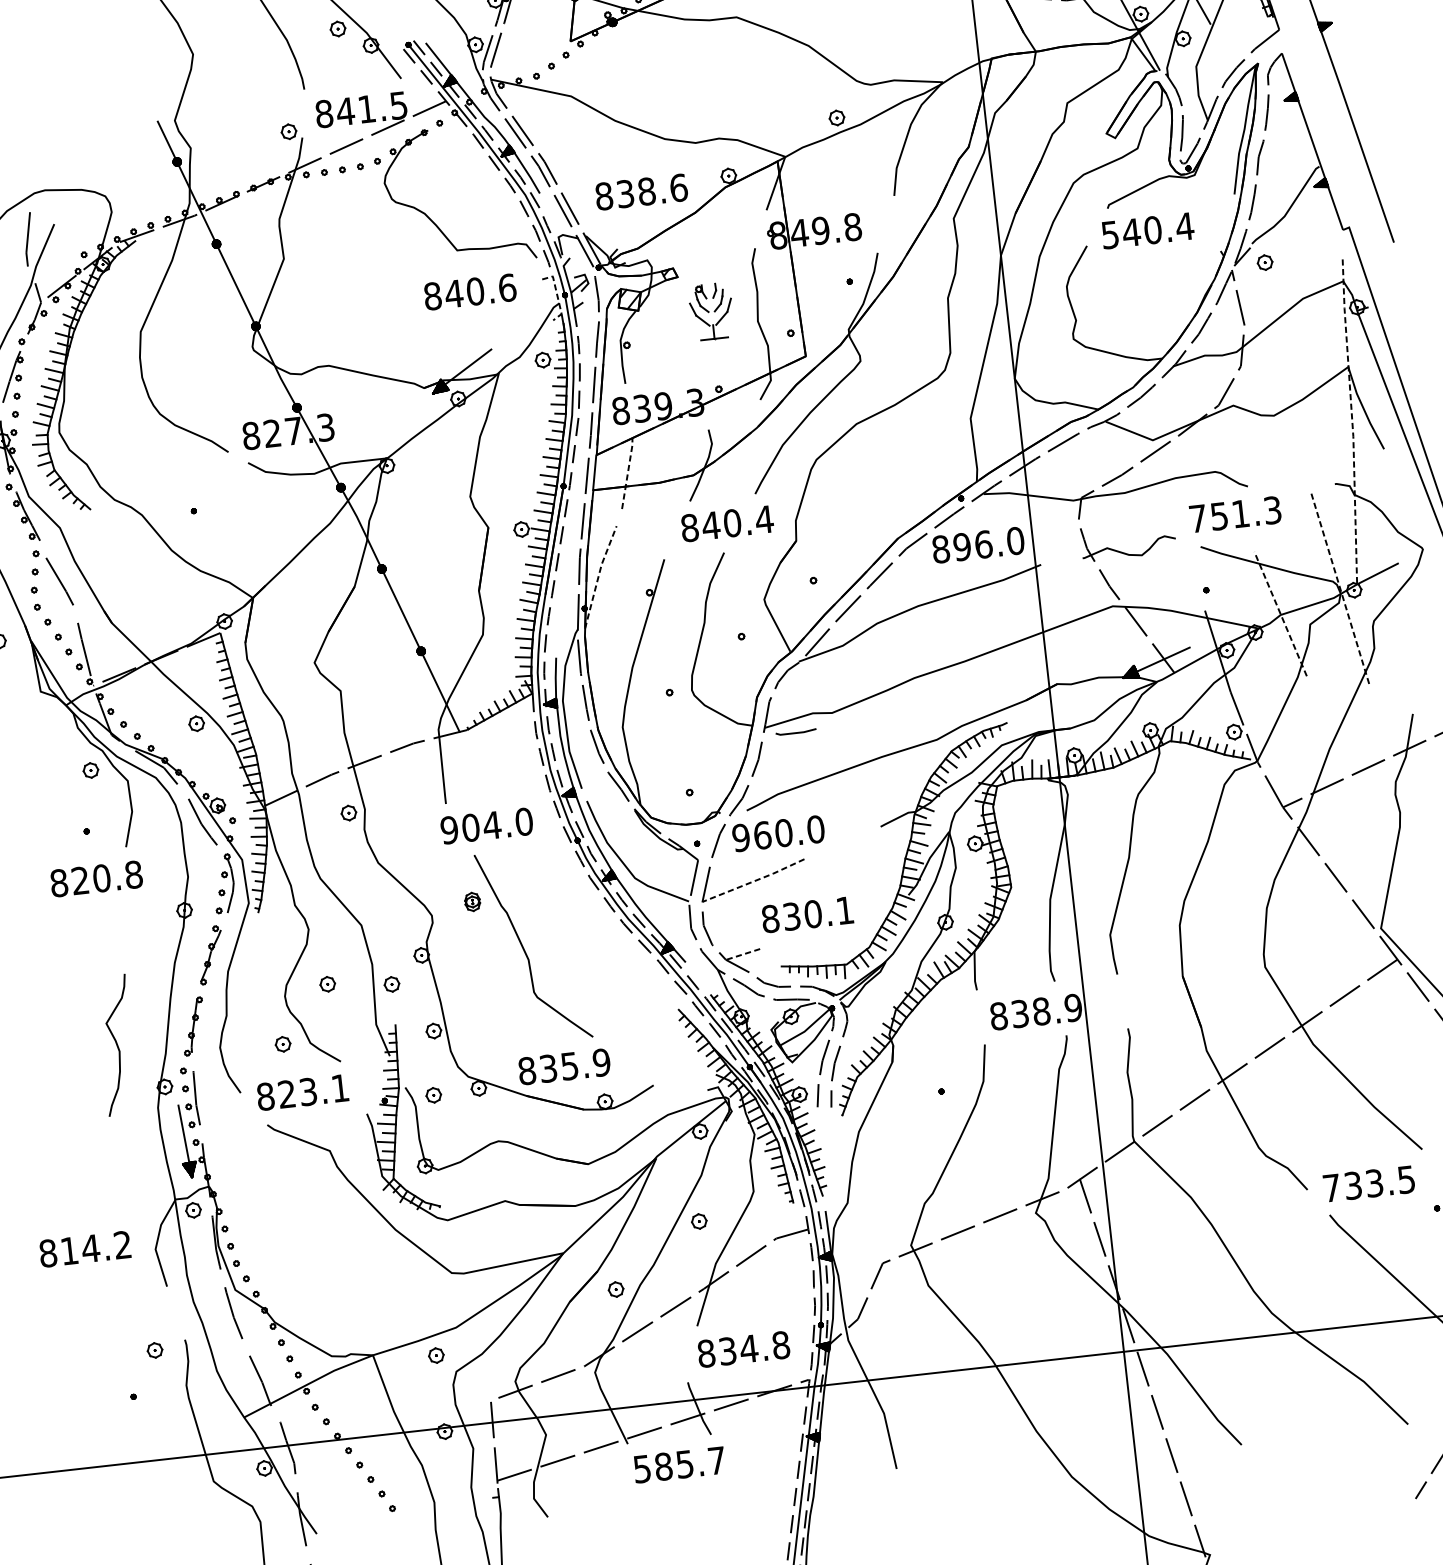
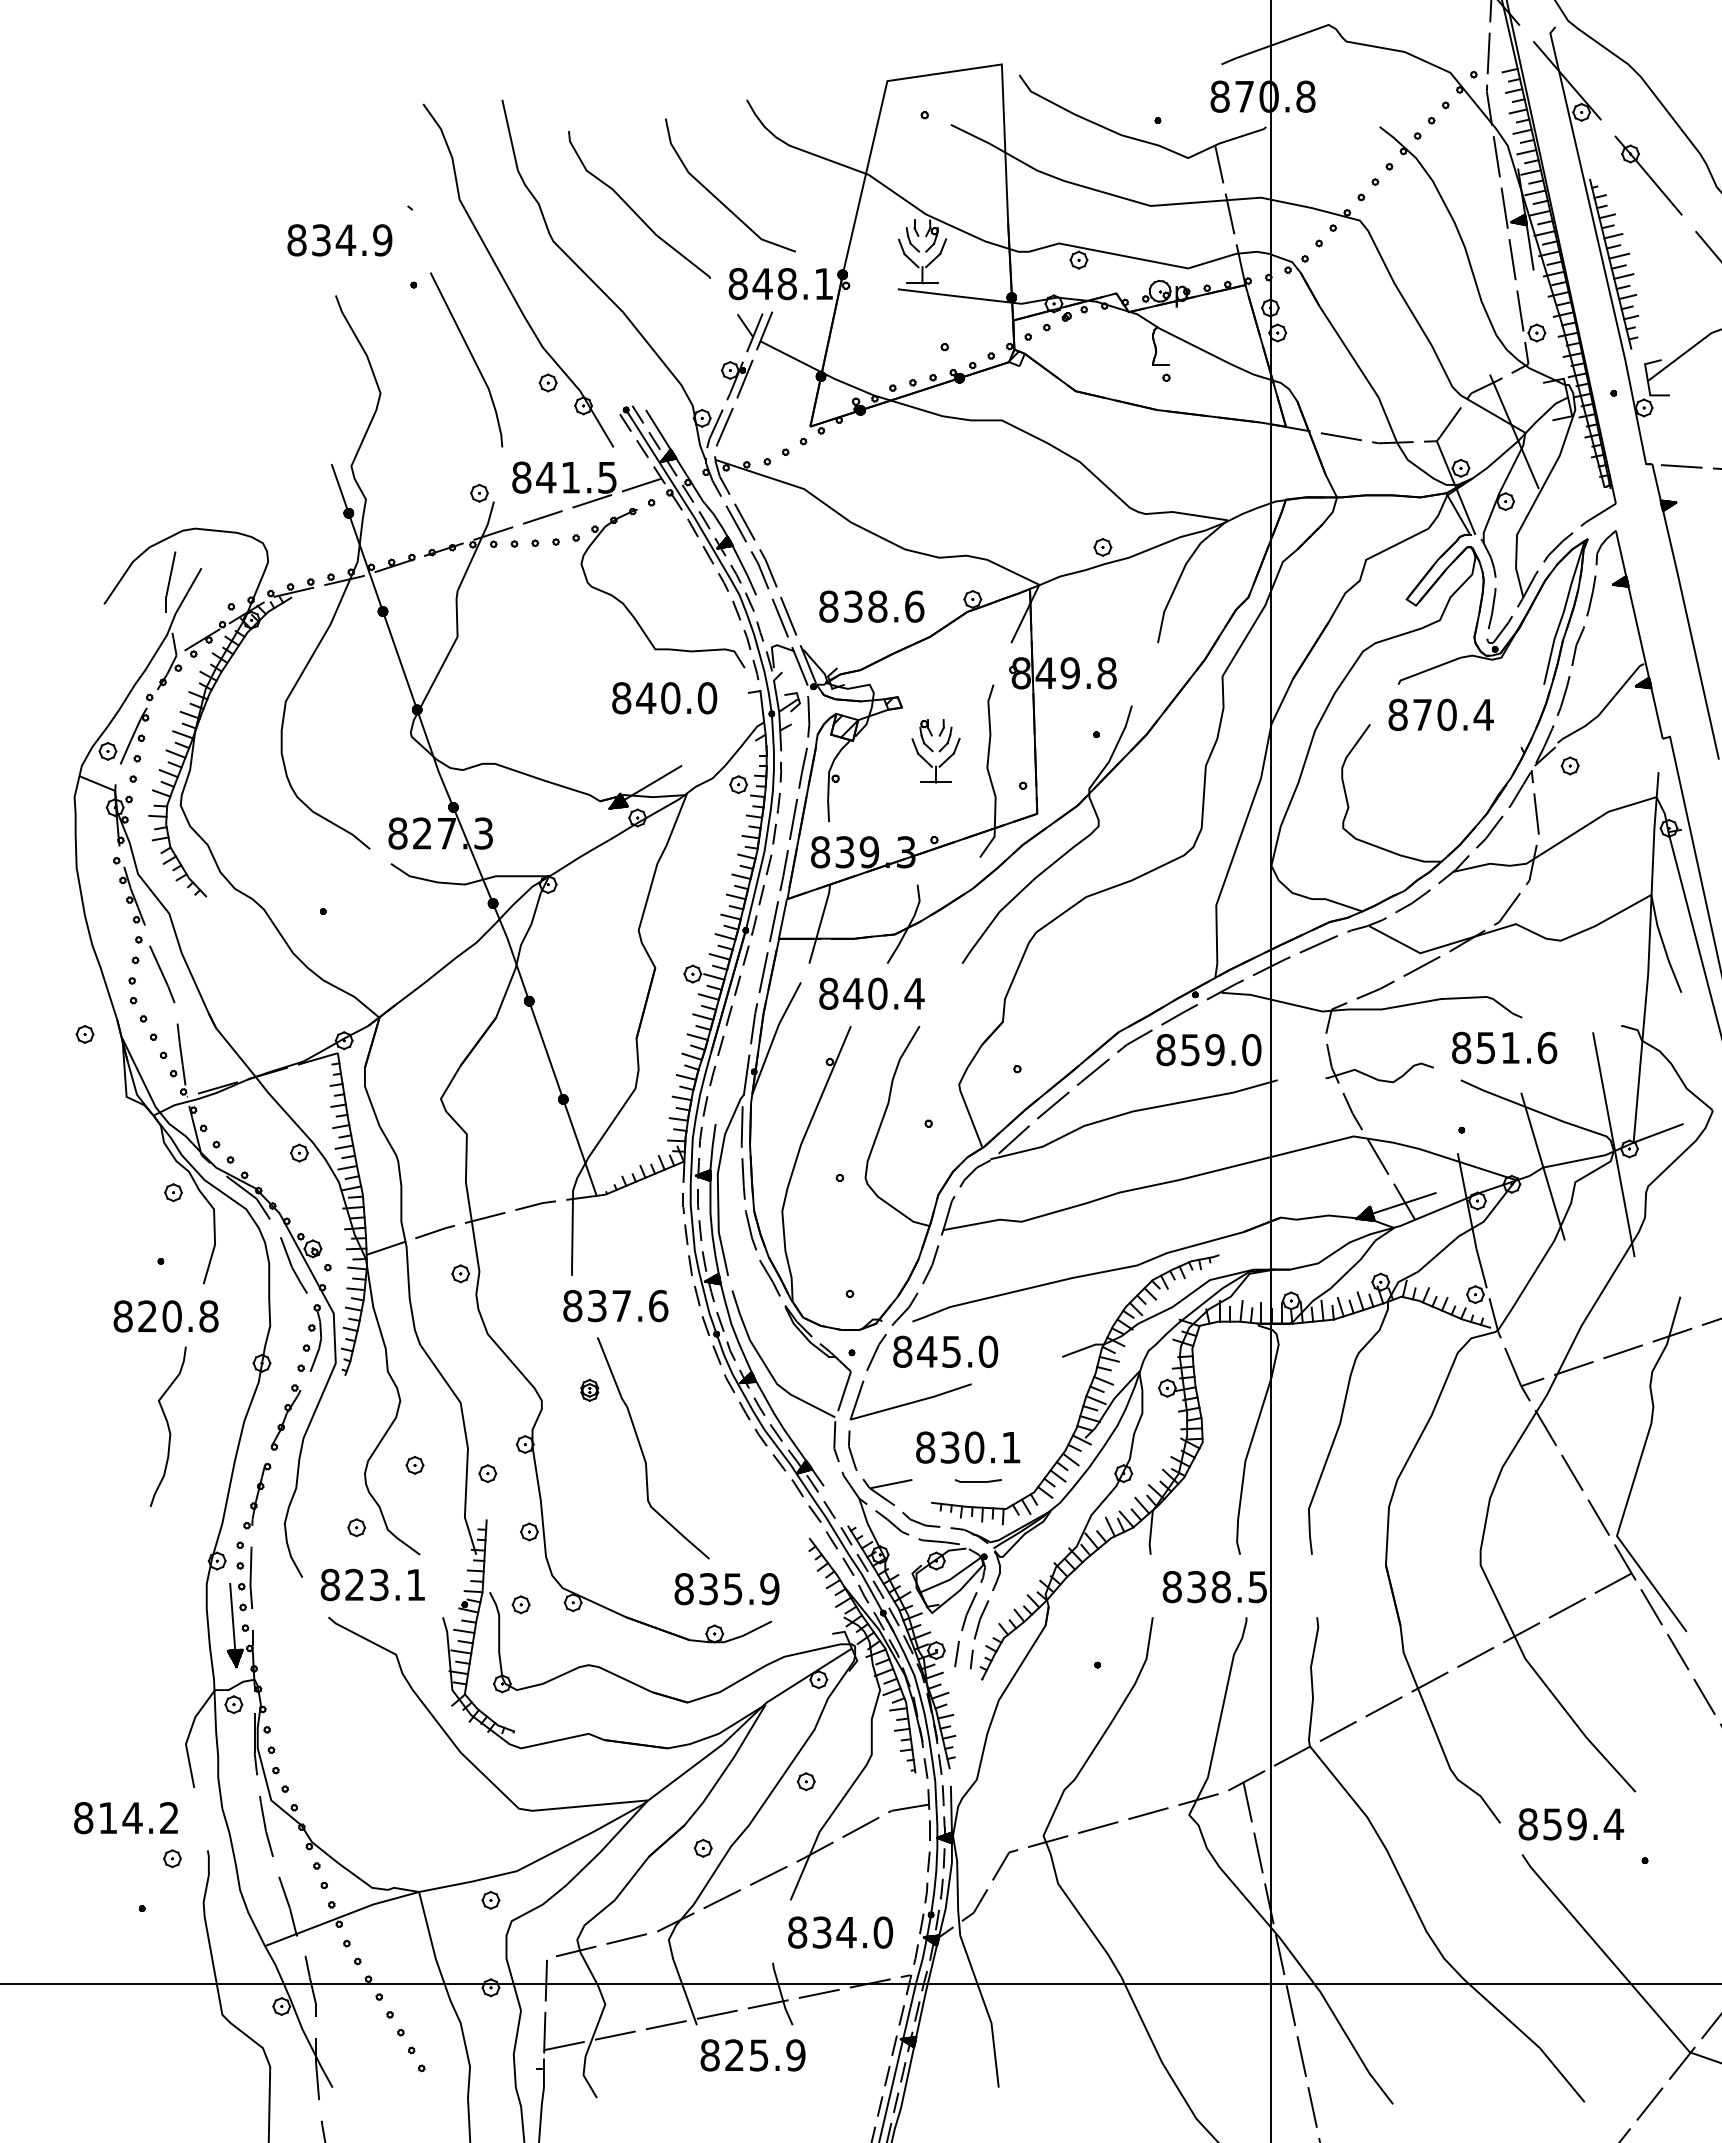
text: (1121, 233) -> (1410, 714), 540.4 -> 870.4
text: (507, 288) -> (707, 698), 840.6 -> 840.0
line: (557, 295) -> (763, 713), dashed -> solid
line: (1352, 422) -> (1648, 958), dashed -> solid
line: (627, 472) -> (820, 923), dashed -> solid
text: (1235, 514) -> (1504, 1047), 751.3 -> 851.6
text: (726, 523) -> (871, 993), moved
text: (972, 545) -> (1202, 1049), 896.0 -> 859.0
line: (598, 575) -> (774, 1036), dashed -> solid
line: (1339, 587) -> (1613, 1144), dashed -> solid
line: (1280, 614) -> (1542, 1166), dashed -> solid
line: (795, 732) -> (977, 1481), moved
text: (486, 826) -> (615, 1306), 904.0 -> 837.6
text: (762, 835) -> (927, 1351), 960.0 -> 845.0
line: (754, 880) -> (912, 1402), dashed -> solid
line: (745, 953) -> (892, 1483), dashed -> solid
text: (1073, 1008) -> (1257, 1587), 838.9 -> 838.5
curve: (116, 1045) -> (167, 1426), moved
text: (564, 1067) -> (726, 1589), moved
text: (1369, 1184) -> (1571, 1824), 733.5 -> 859.4
text: (84, 1249) -> (125, 1818), moved
text: (781, 1345) -> (883, 1932), 834.8 -> 834.0
text: (679, 1465) -> (752, 2055), 585.7 -> 825.9

